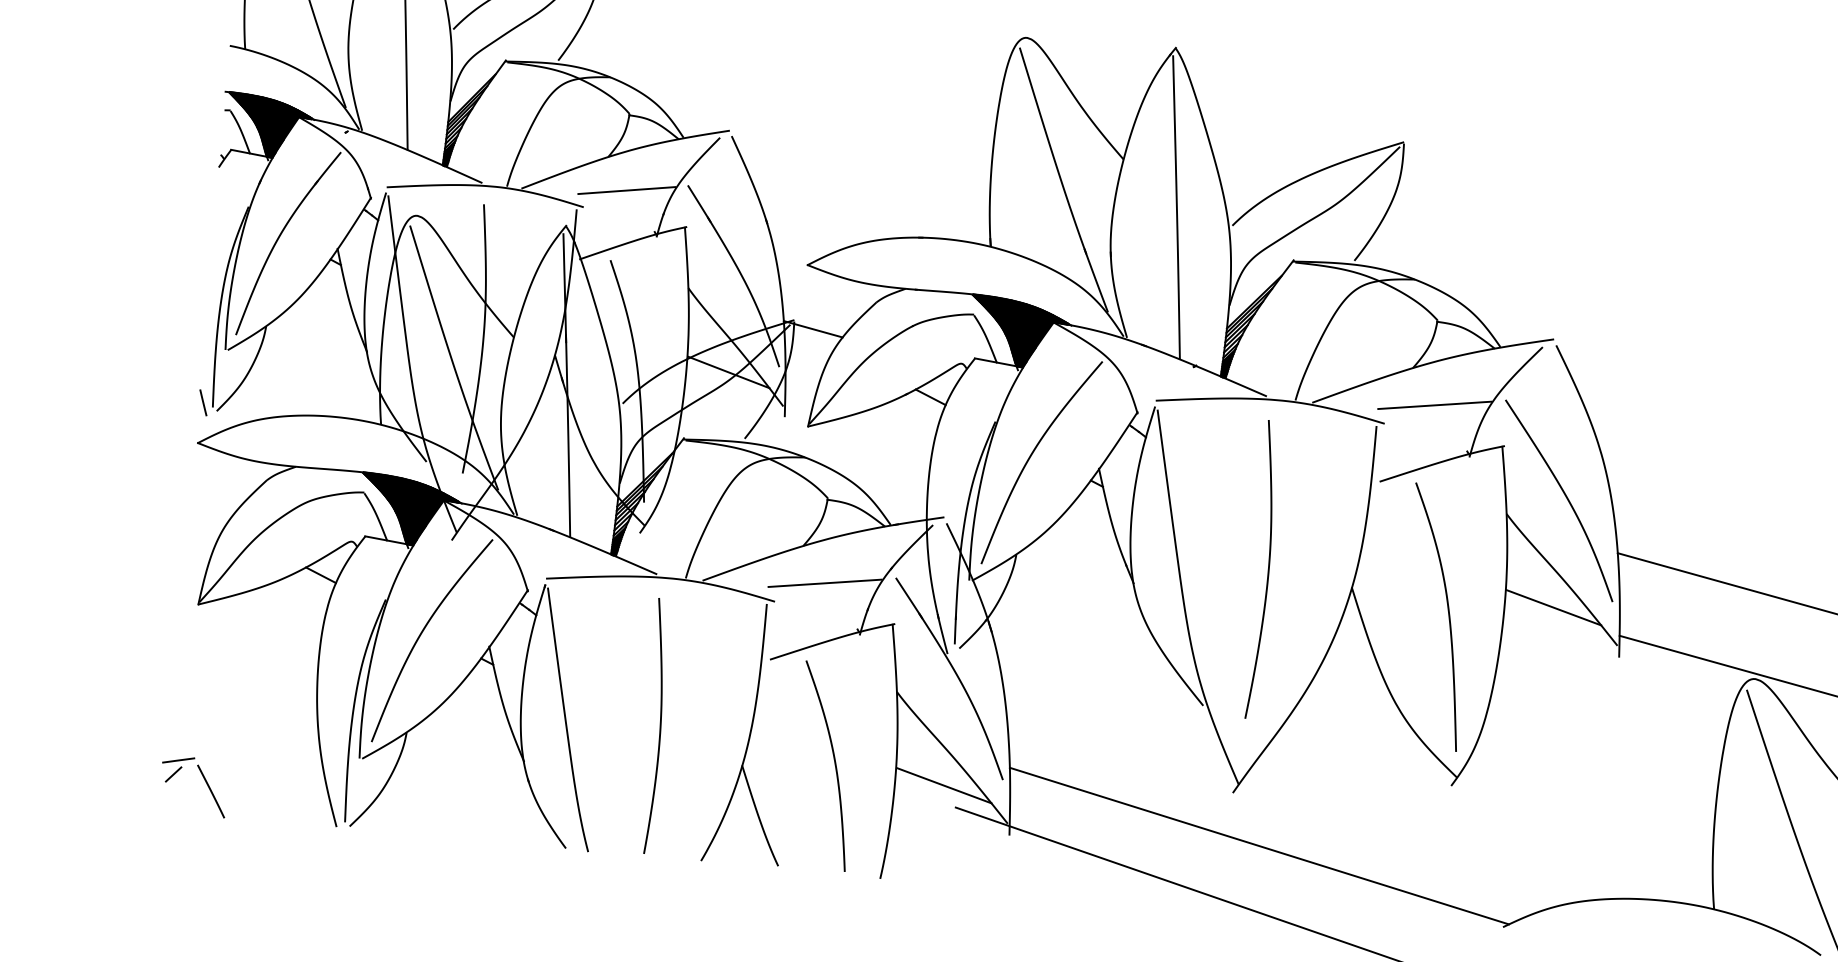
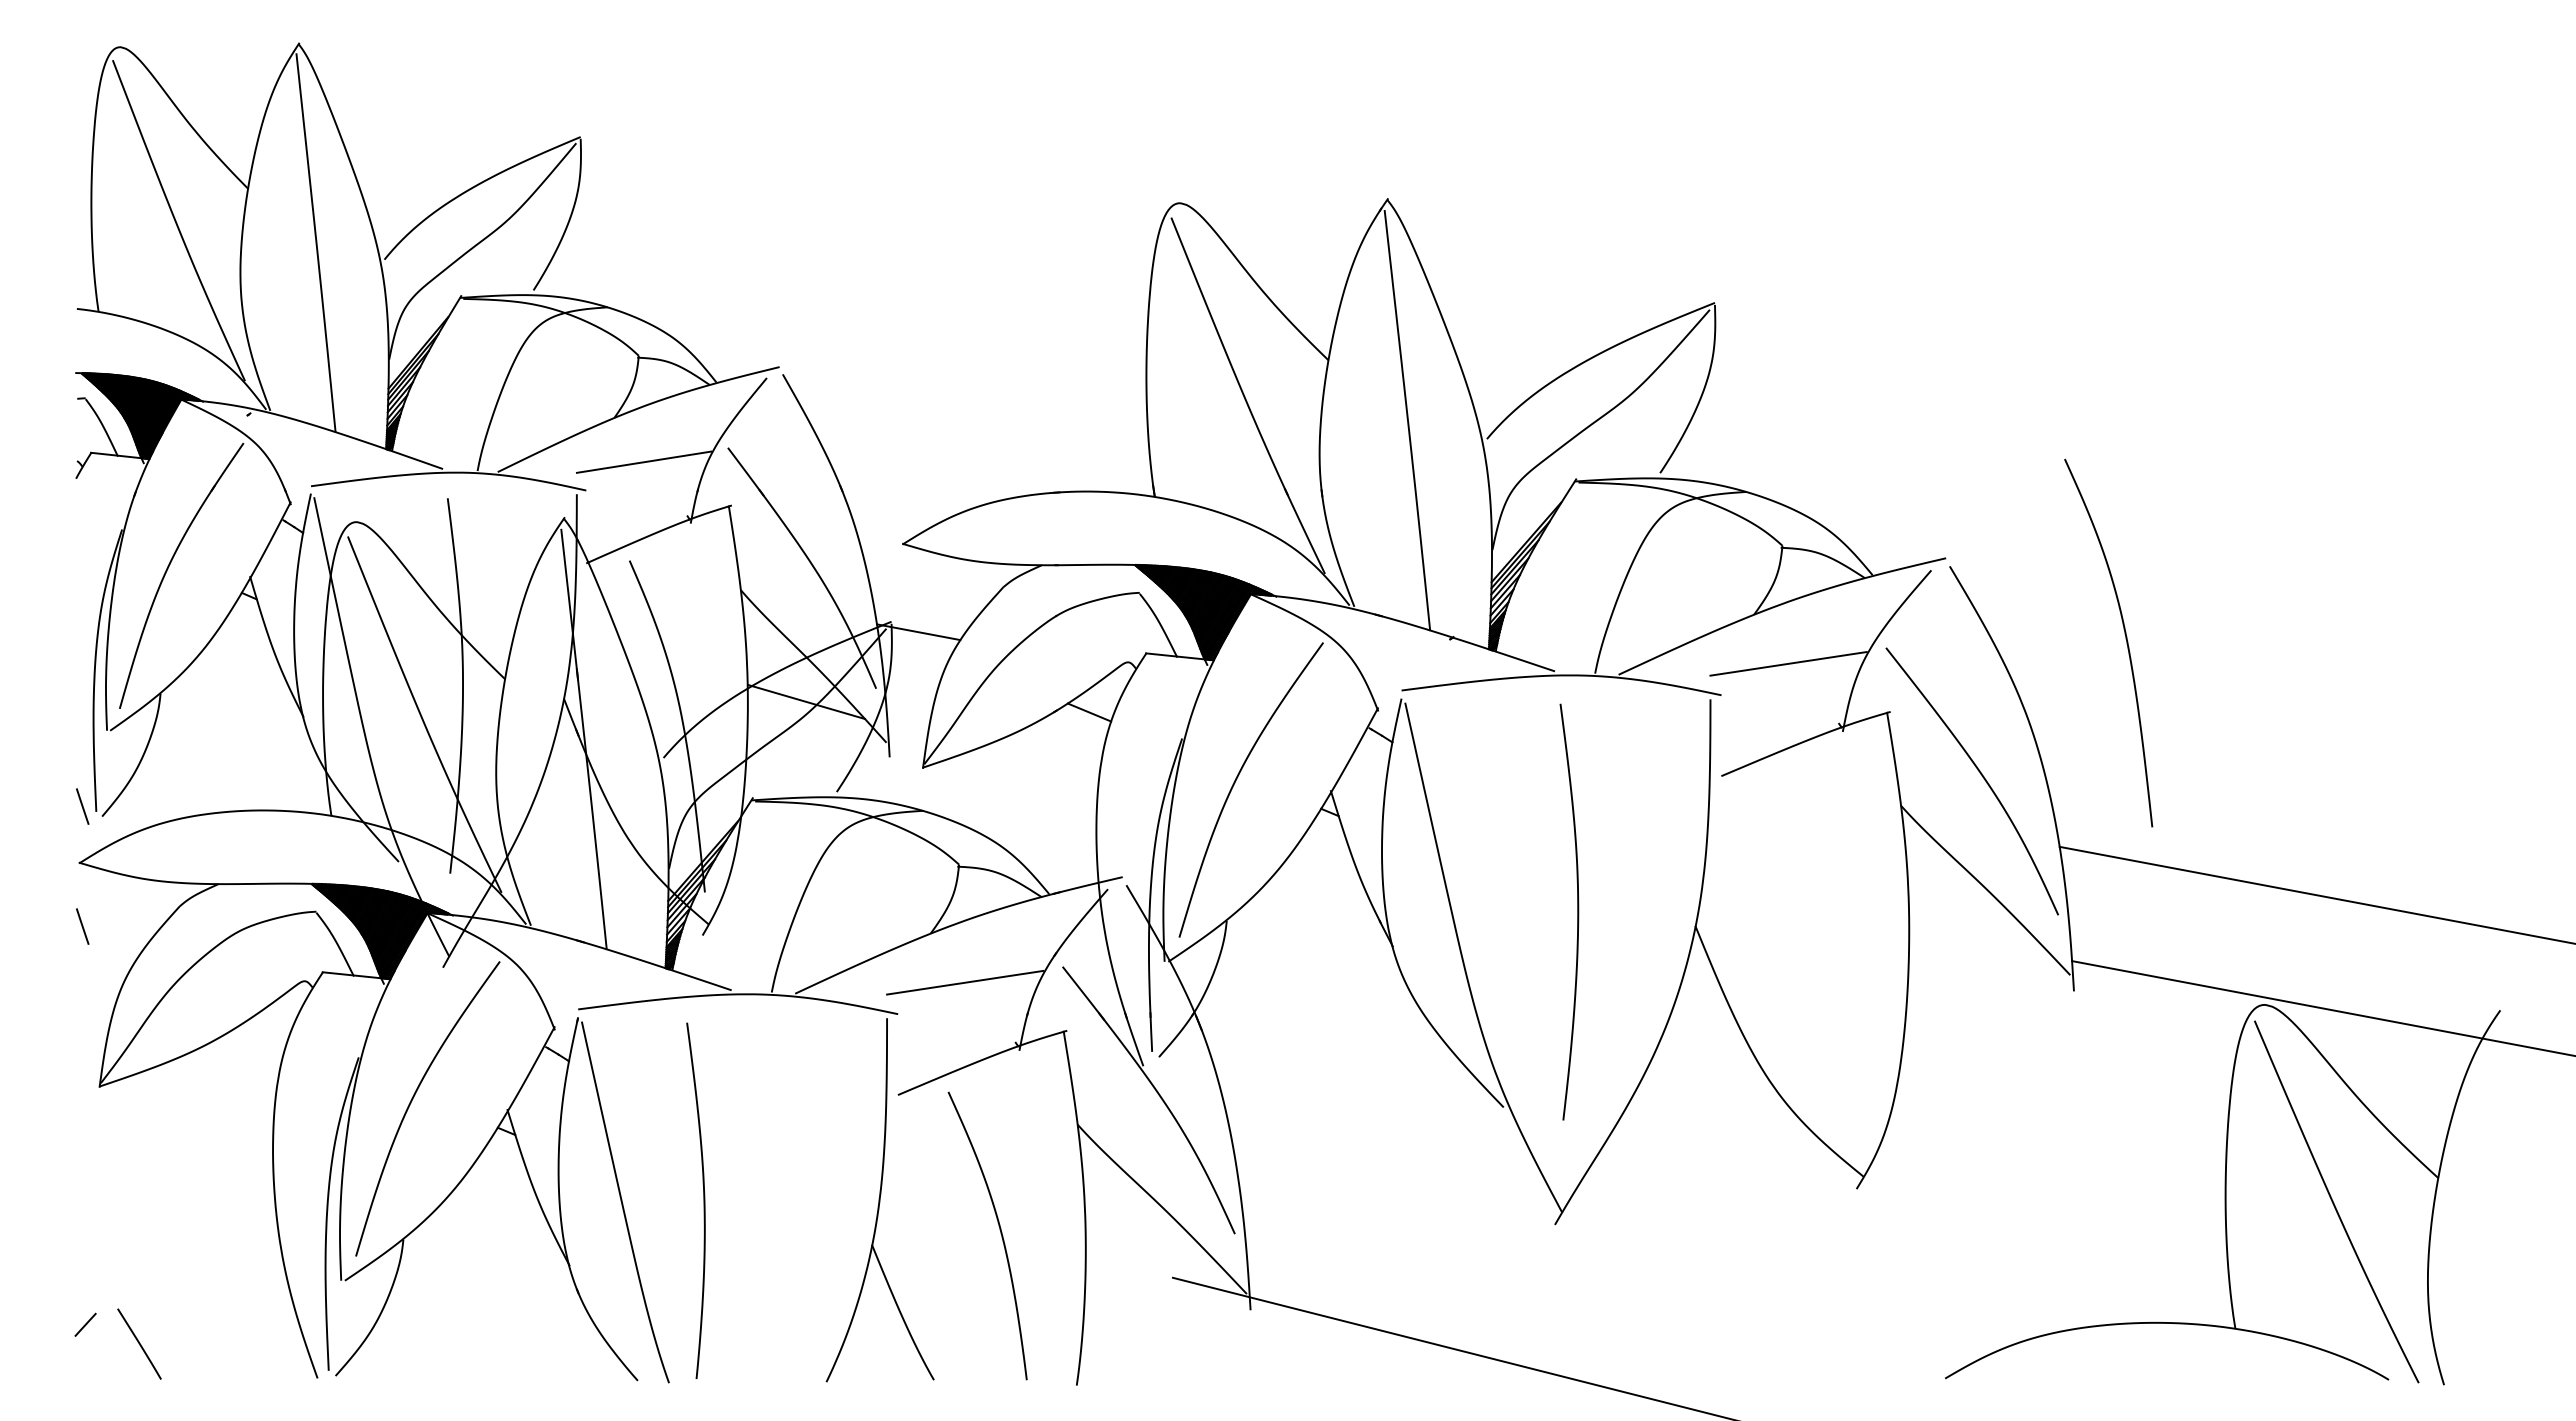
line: (195, 488) -> (82, 926), added
line: (320, 575) -> (265, 1031), removed
line: (1553, 607) -> (1977, 929), removed
curve: (1448, 615) -> (2125, 639), moved
curve: (659, 726) -> (703, 1200), moved
line: (178, 760) -> (90, 1304), removed
line: (943, 785) -> (1153, 1248), removed
line: (1259, 845) -> (1598, 1294), removed

